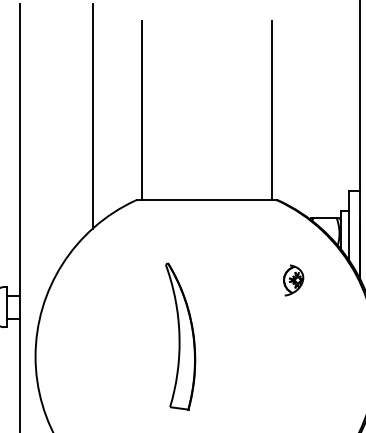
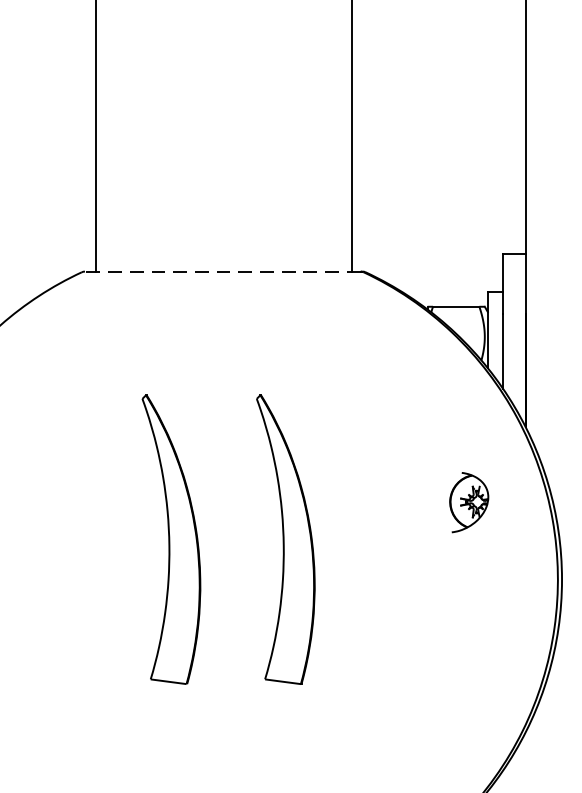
line: (206, 200) -> (222, 271), solid -> dashed
part: (293, 280) -> (469, 502), moved
part: (238, 336) -> (285, 539), added

